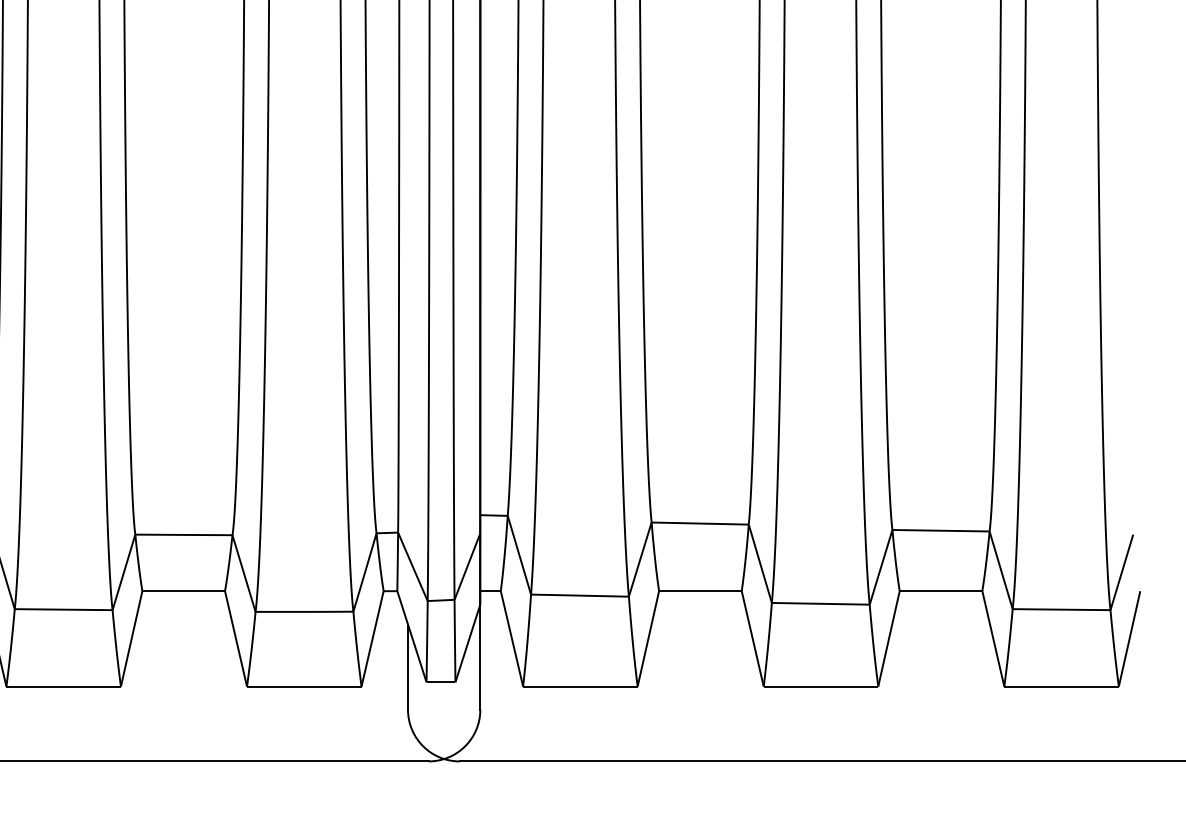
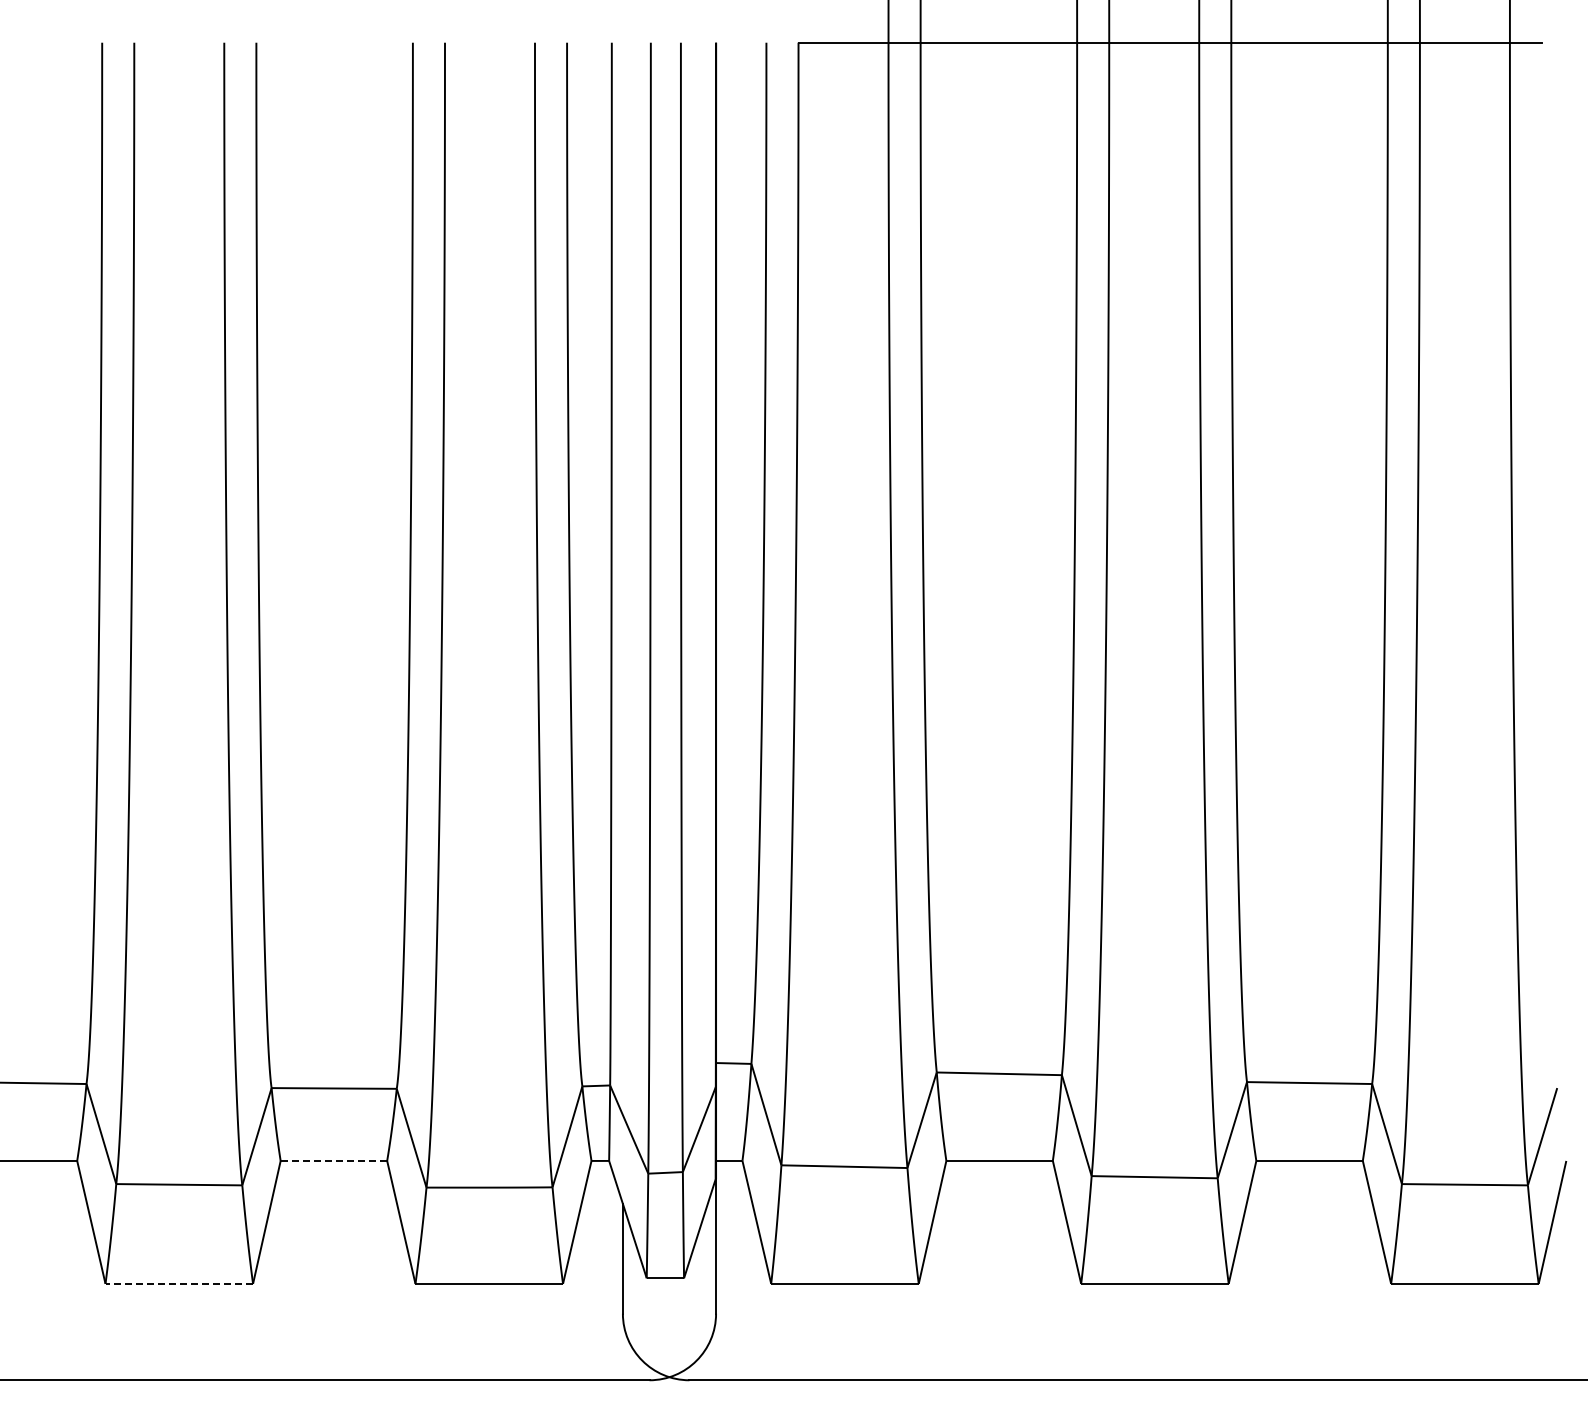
line: (184, 590) -> (334, 1160), solid -> dashed
line: (63, 686) -> (179, 1283), solid -> dashed

